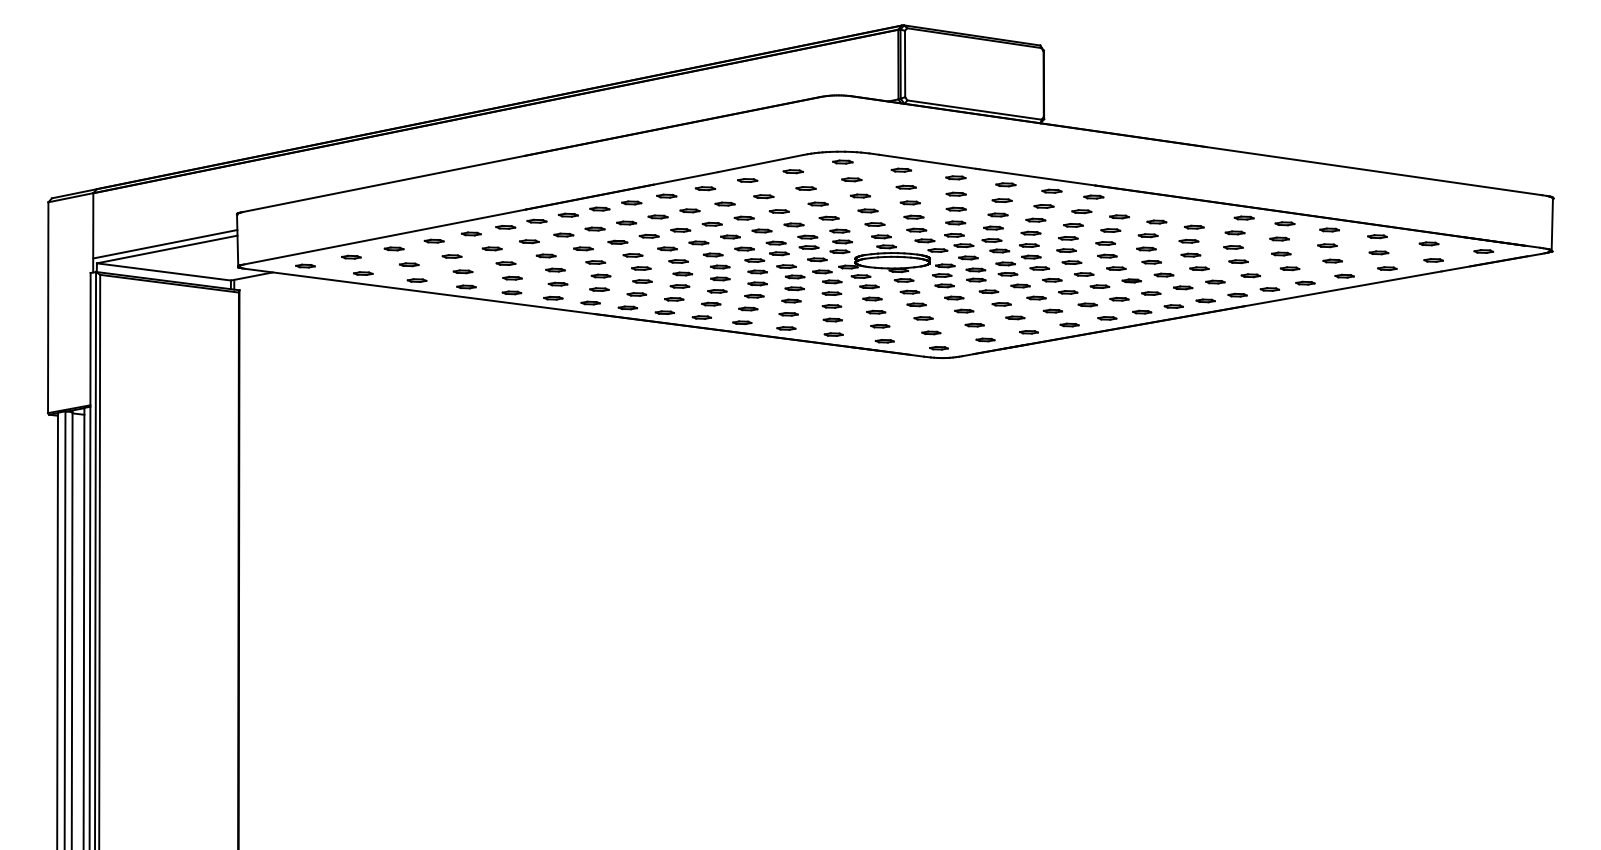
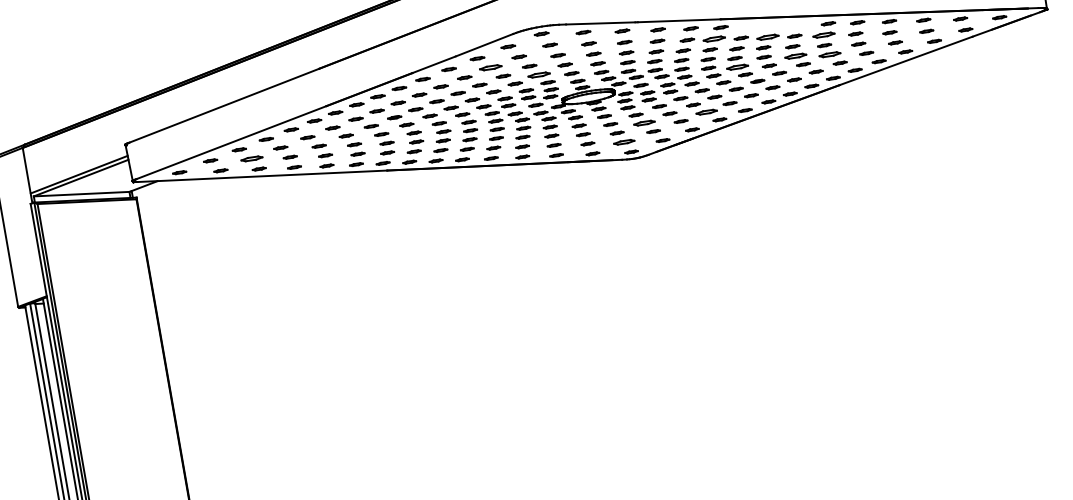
part: (763, 196) -> (490, 67), size x1.6
part: (1081, 211) -> (714, 39), size x1.6
part: (828, 217) -> (538, 74), size x1.6
part: (1156, 221) -> (767, 36), size x1.6
part: (1234, 232) -> (823, 35), size x1.6
part: (1190, 254) -> (795, 55), size x1.6
part: (1107, 255) -> (737, 66), size x1.6
part: (1238, 261) -> (829, 54), size x1.6
part: (408, 264) -> (251, 158), size x1.6
part: (964, 310) -> (644, 122), size x1.6
part: (1052, 310) -> (706, 111), size x1.6
part: (931, 332) -> (624, 142), size x1.6

